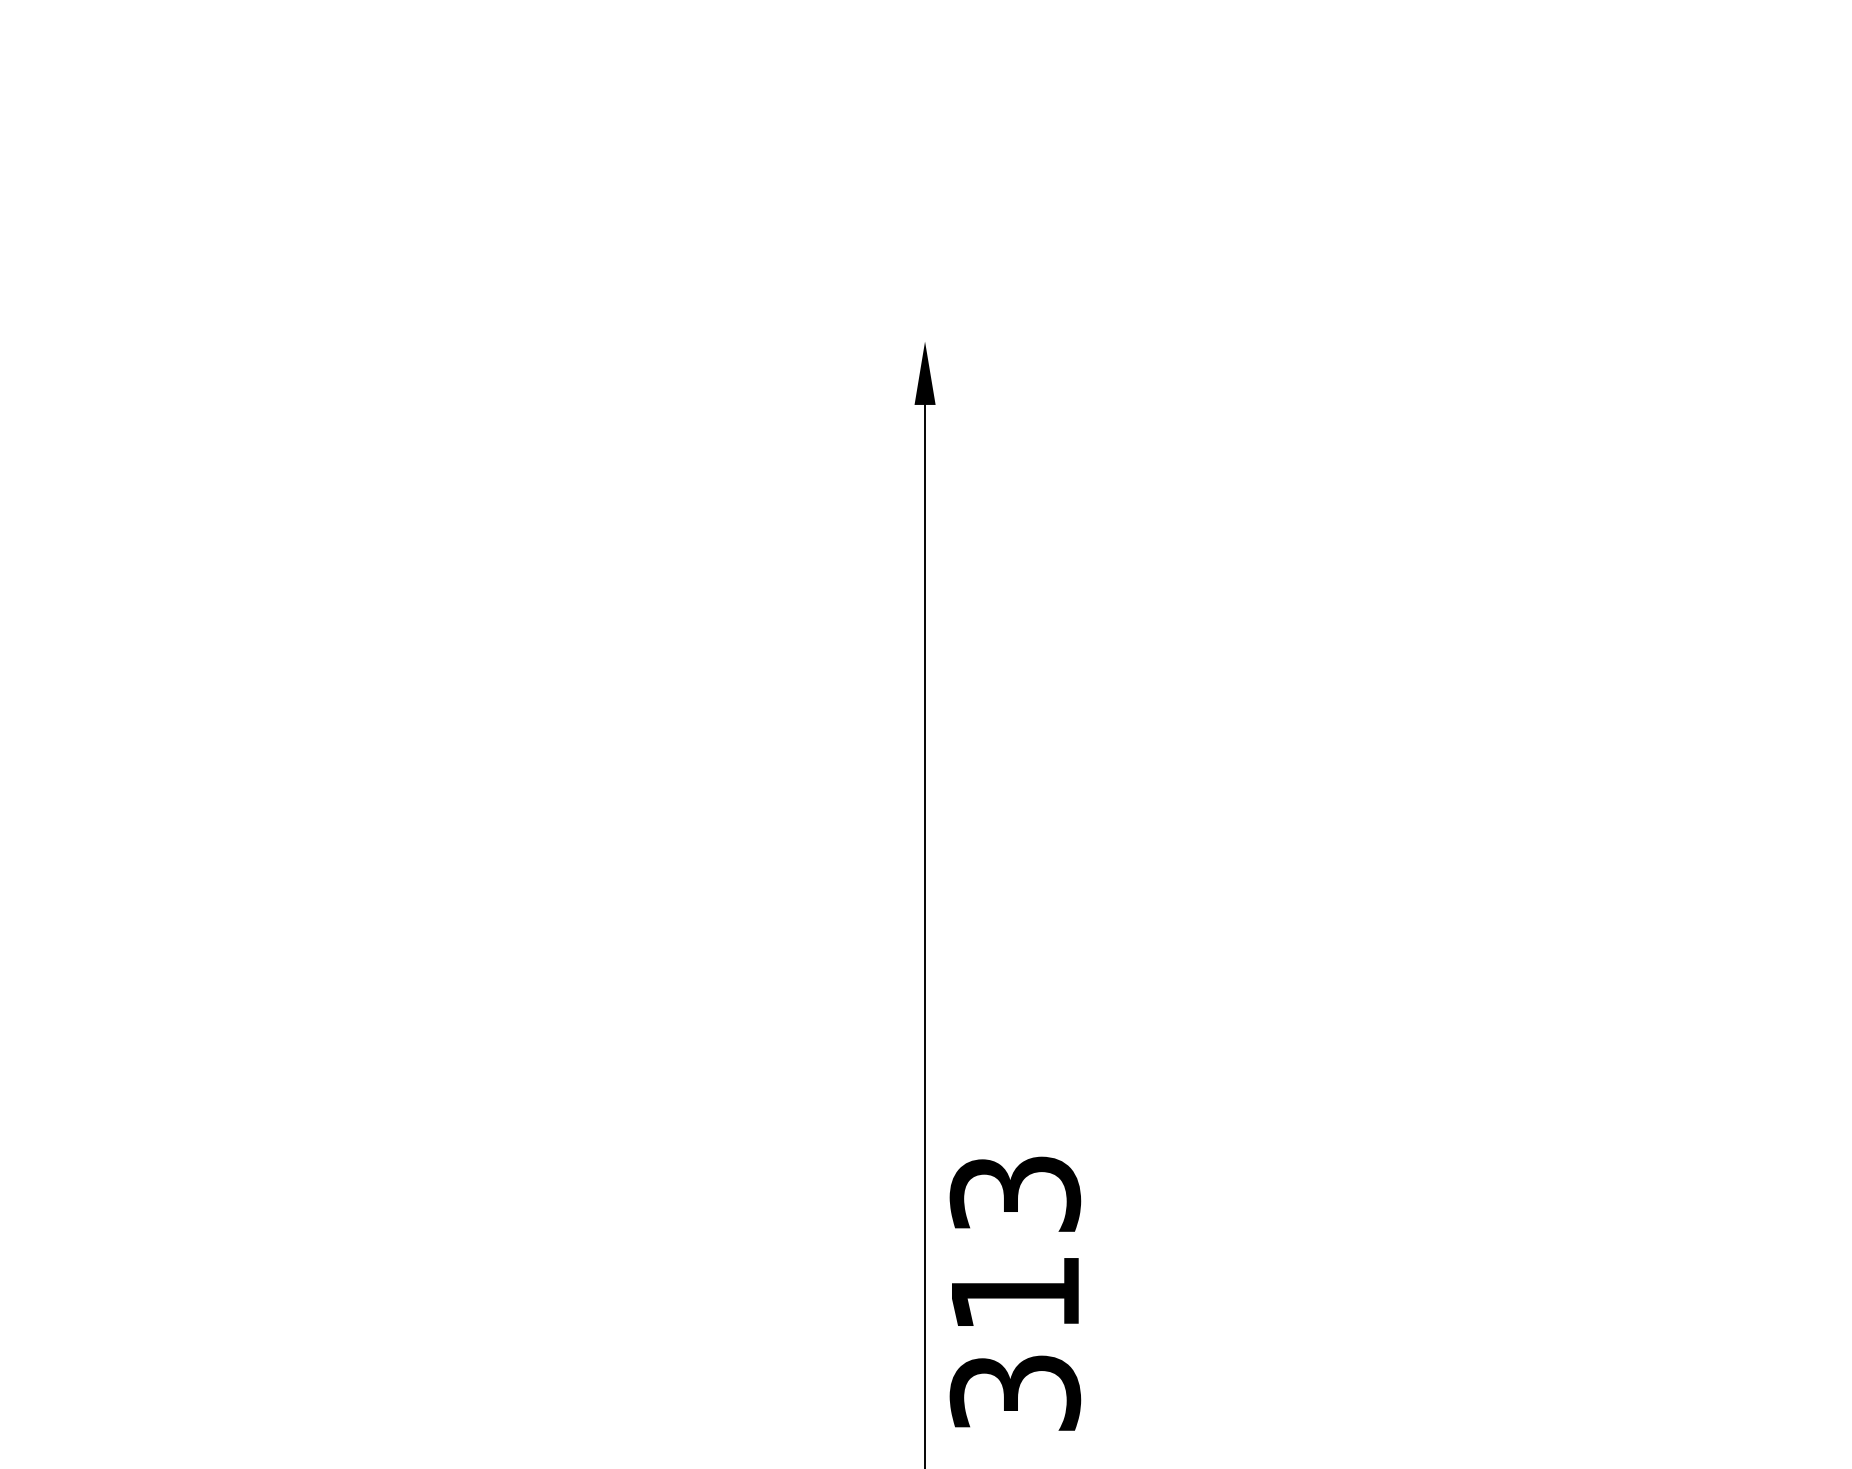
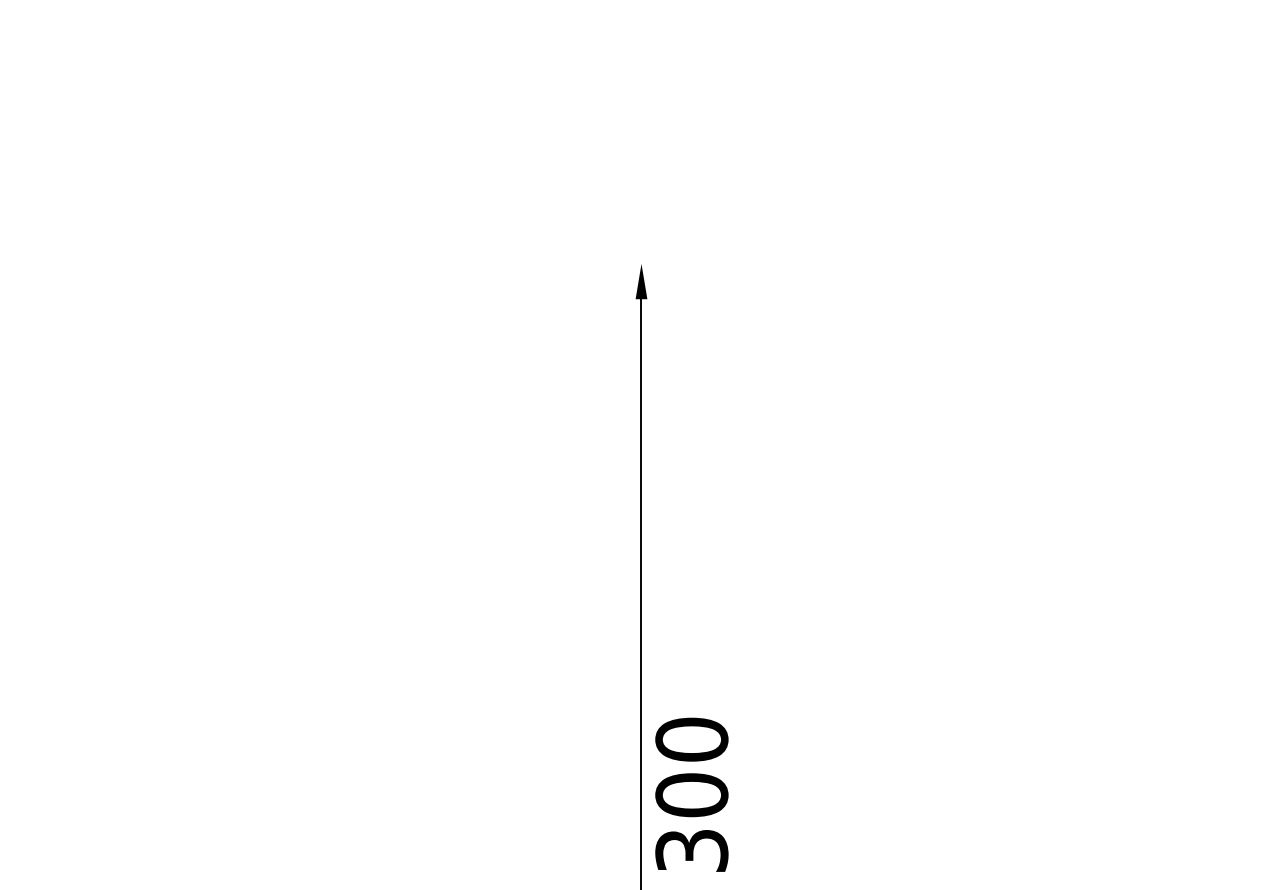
text: (1014, 1243) -> (691, 767), 313 -> 300

